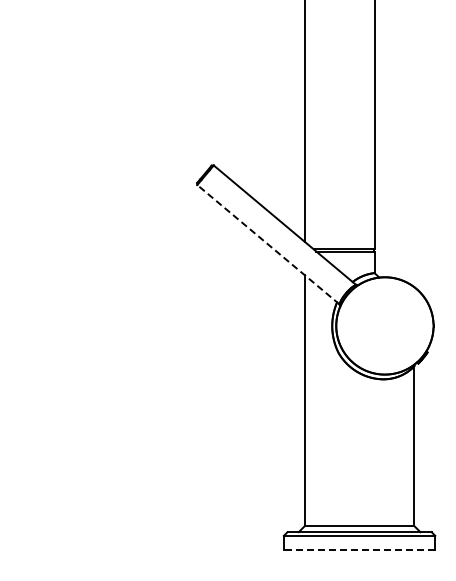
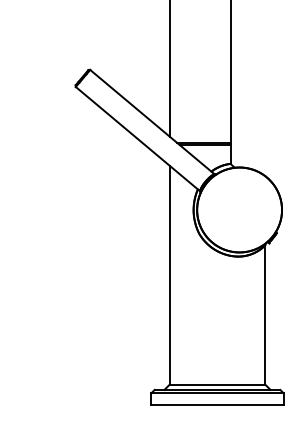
line: (268, 244) -> (137, 138), dashed -> solid
line: (359, 549) -> (217, 405), dashed -> solid

